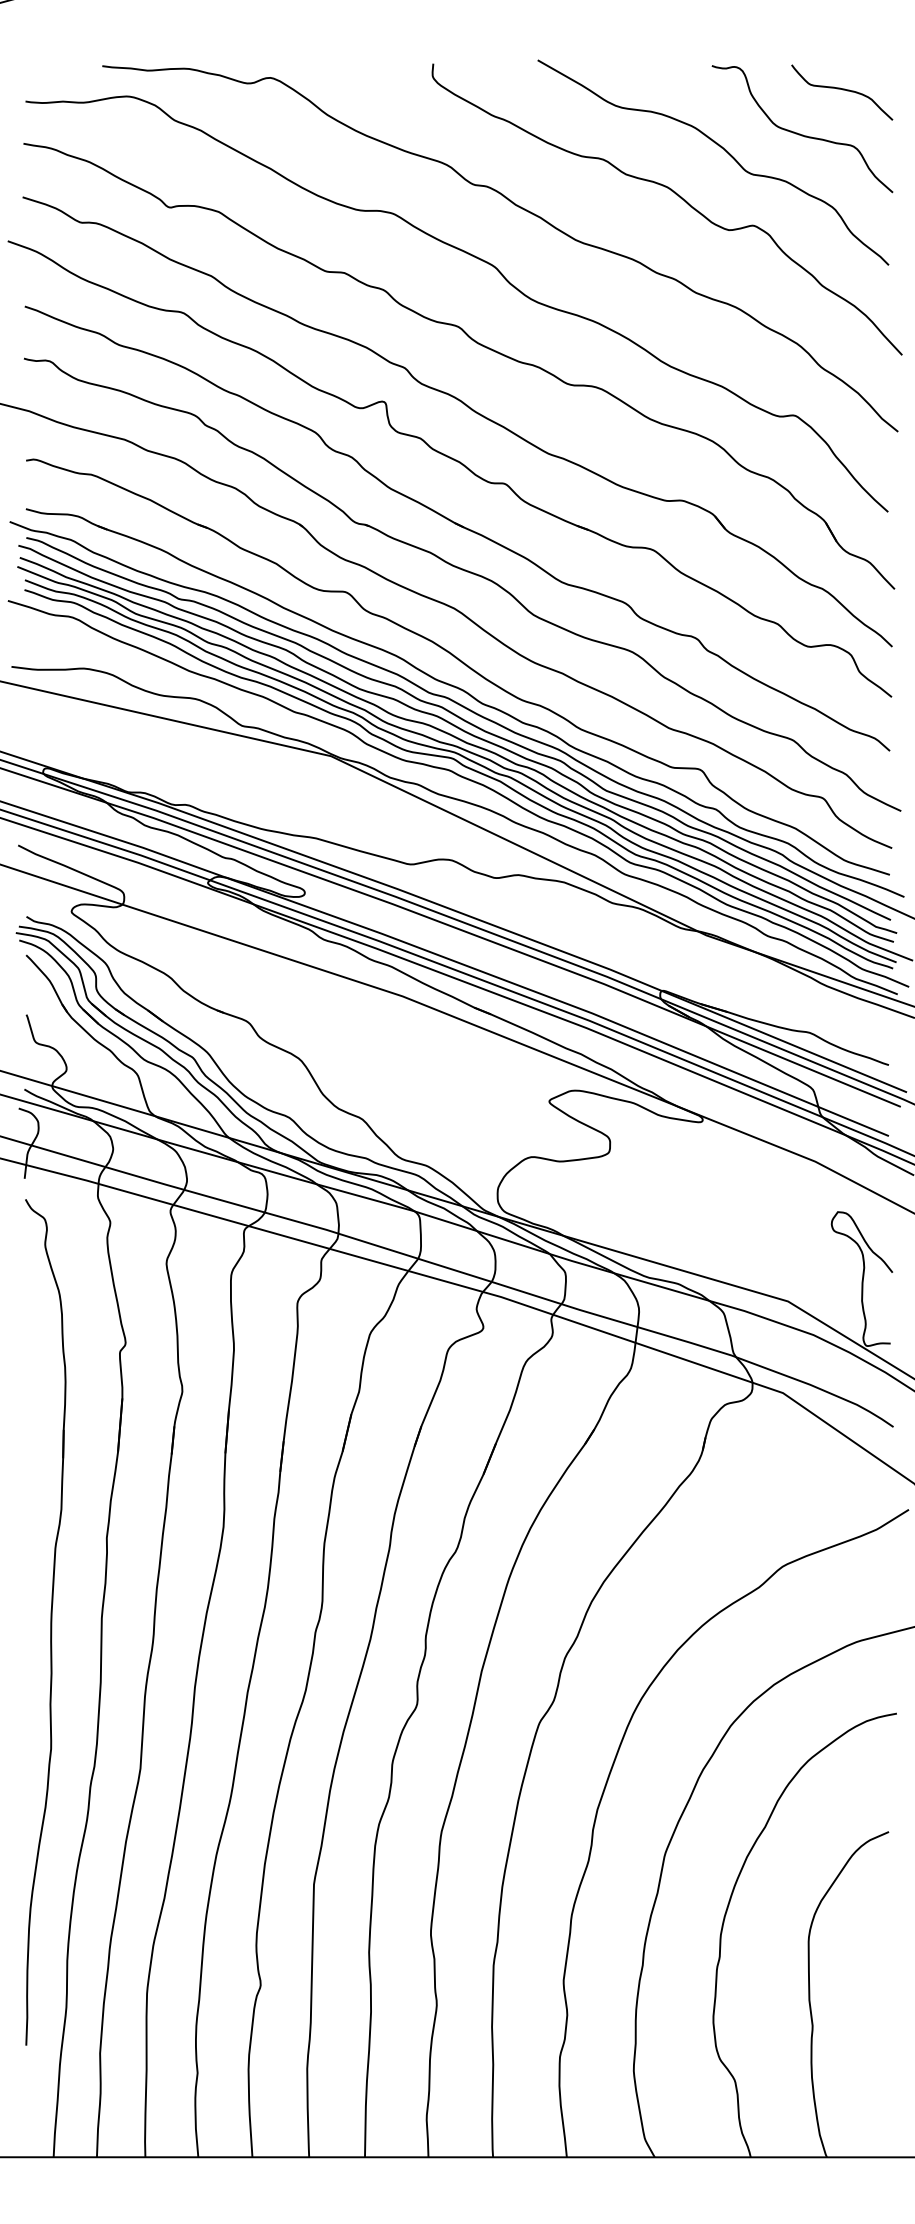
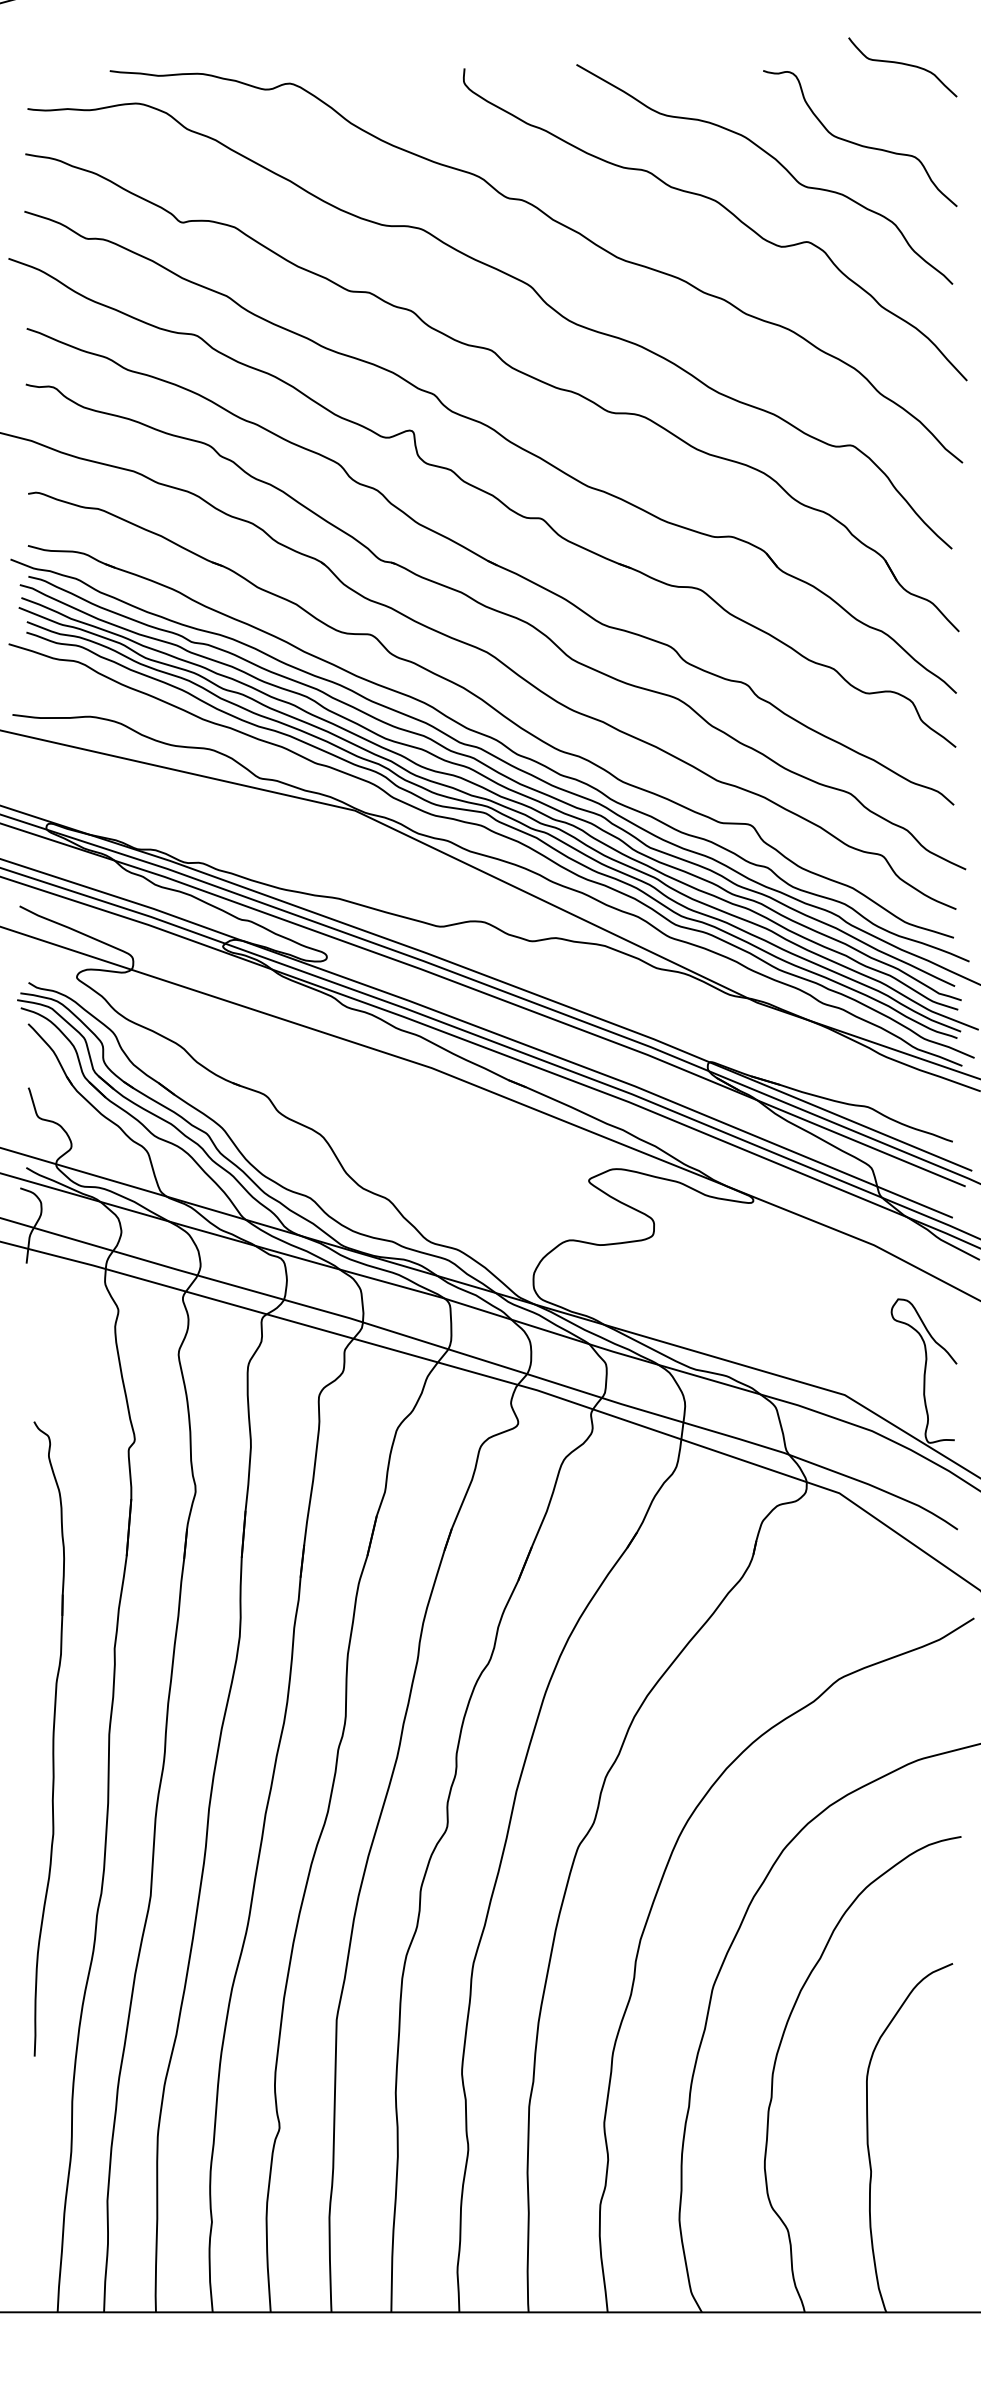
curve: (841, 89) -> (902, 64), moved
part: (46, 1621) -> (49, 1738), size x0.7

